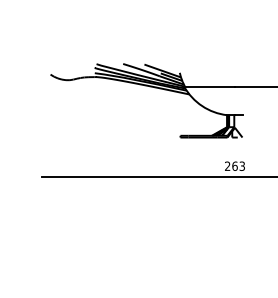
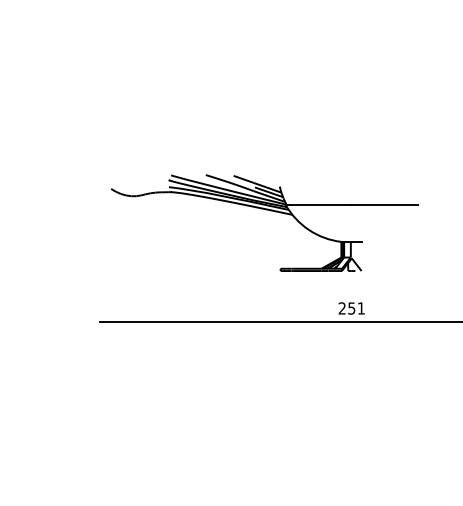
text: (238, 166) -> (356, 308), 263 -> 251

